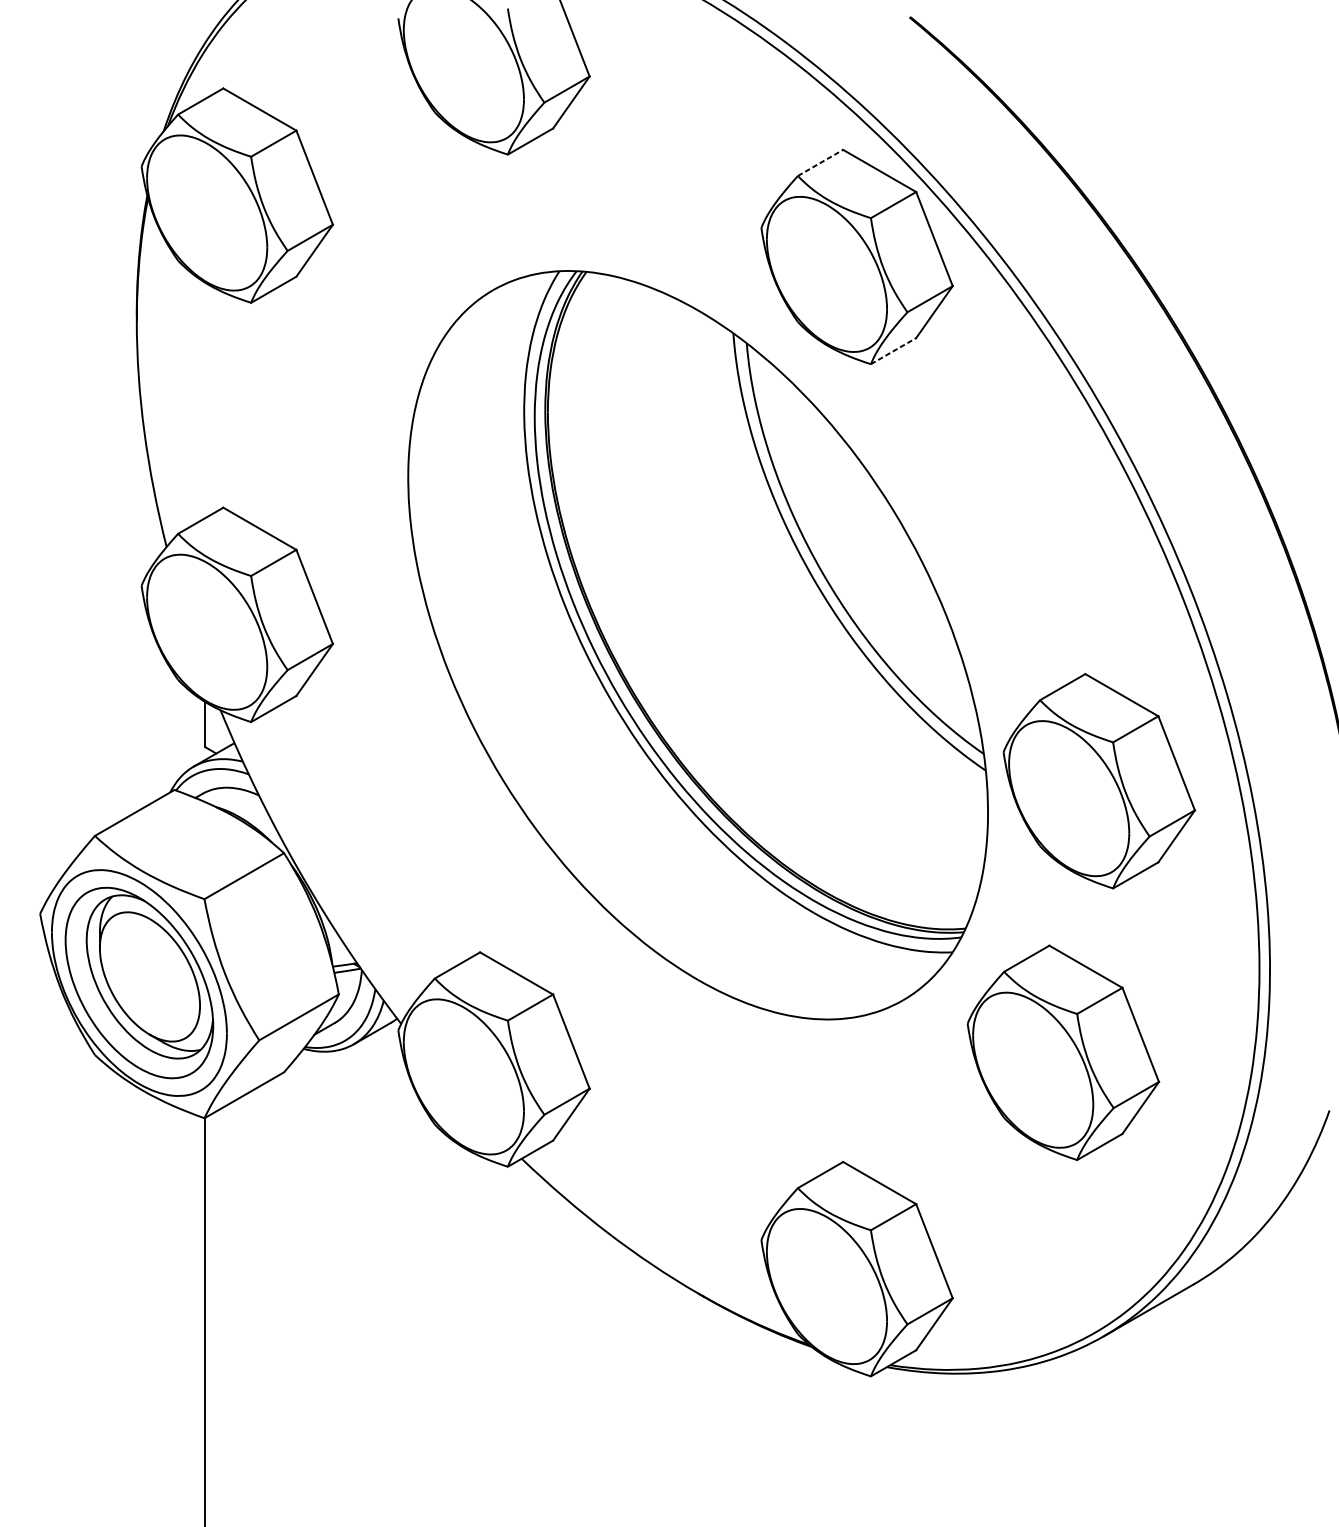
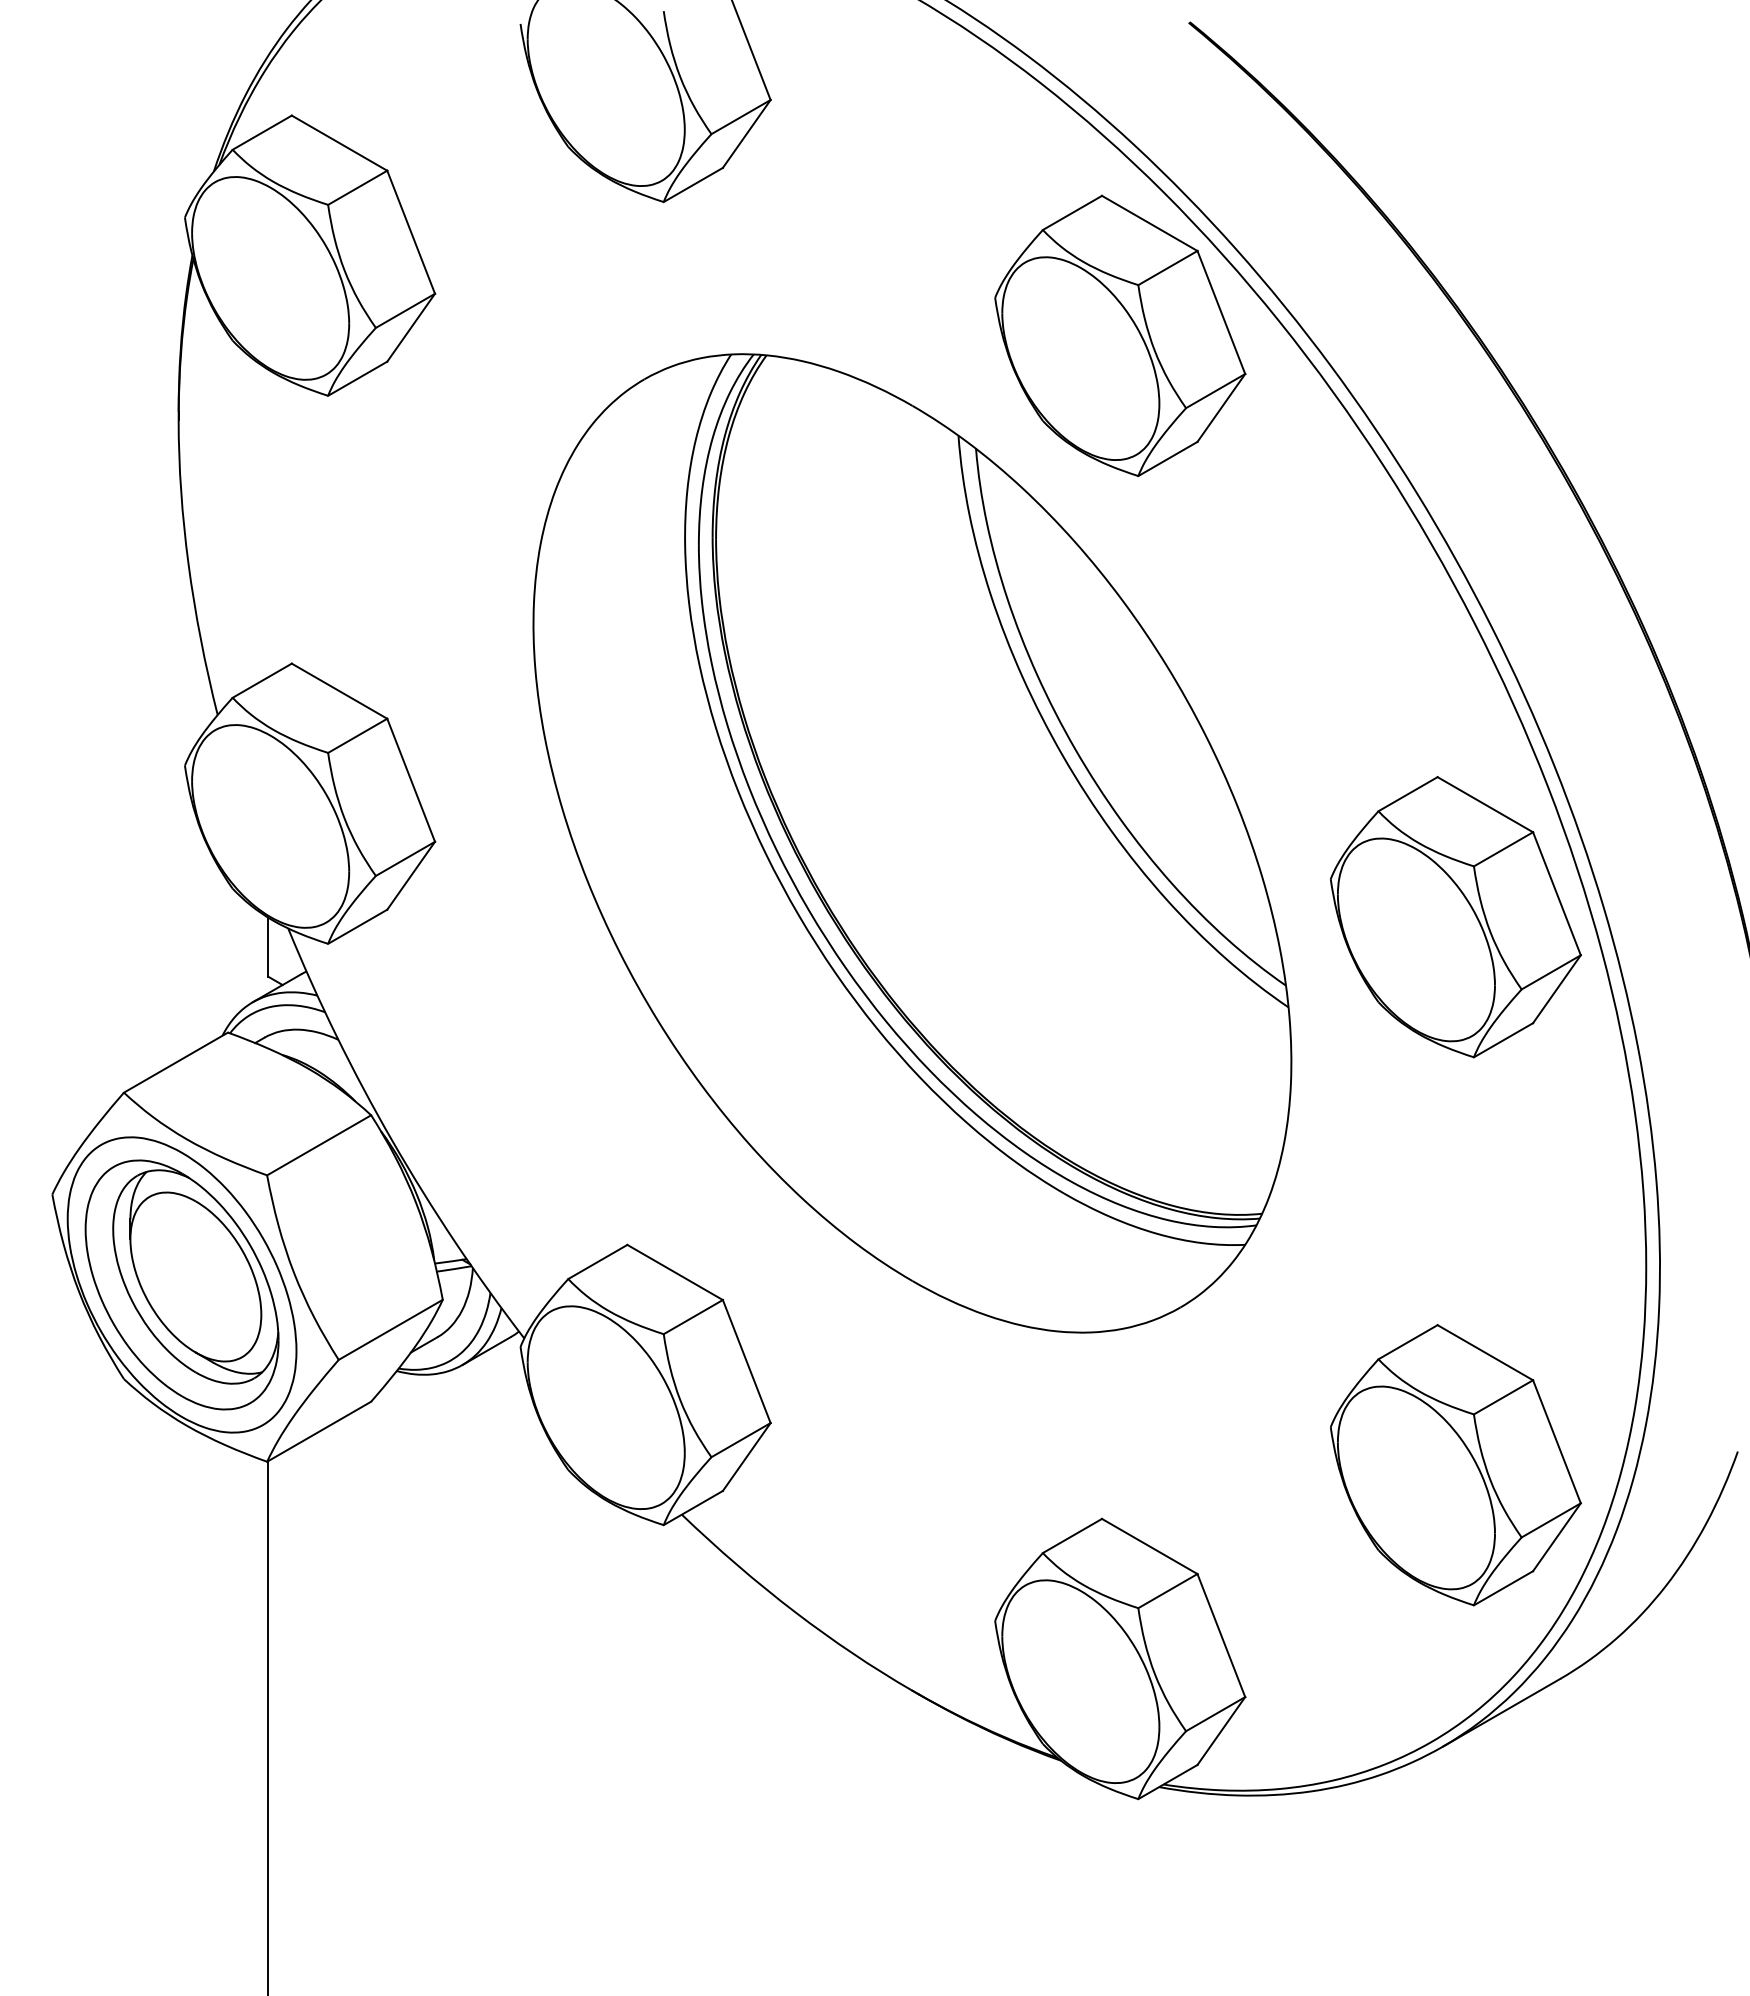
line: (820, 162) -> (1072, 212), dashed -> solid
line: (894, 350) -> (1168, 458), dashed -> solid
part: (1099, 781) -> (1455, 917), moved
part: (1063, 1053) -> (1455, 1465), moved

